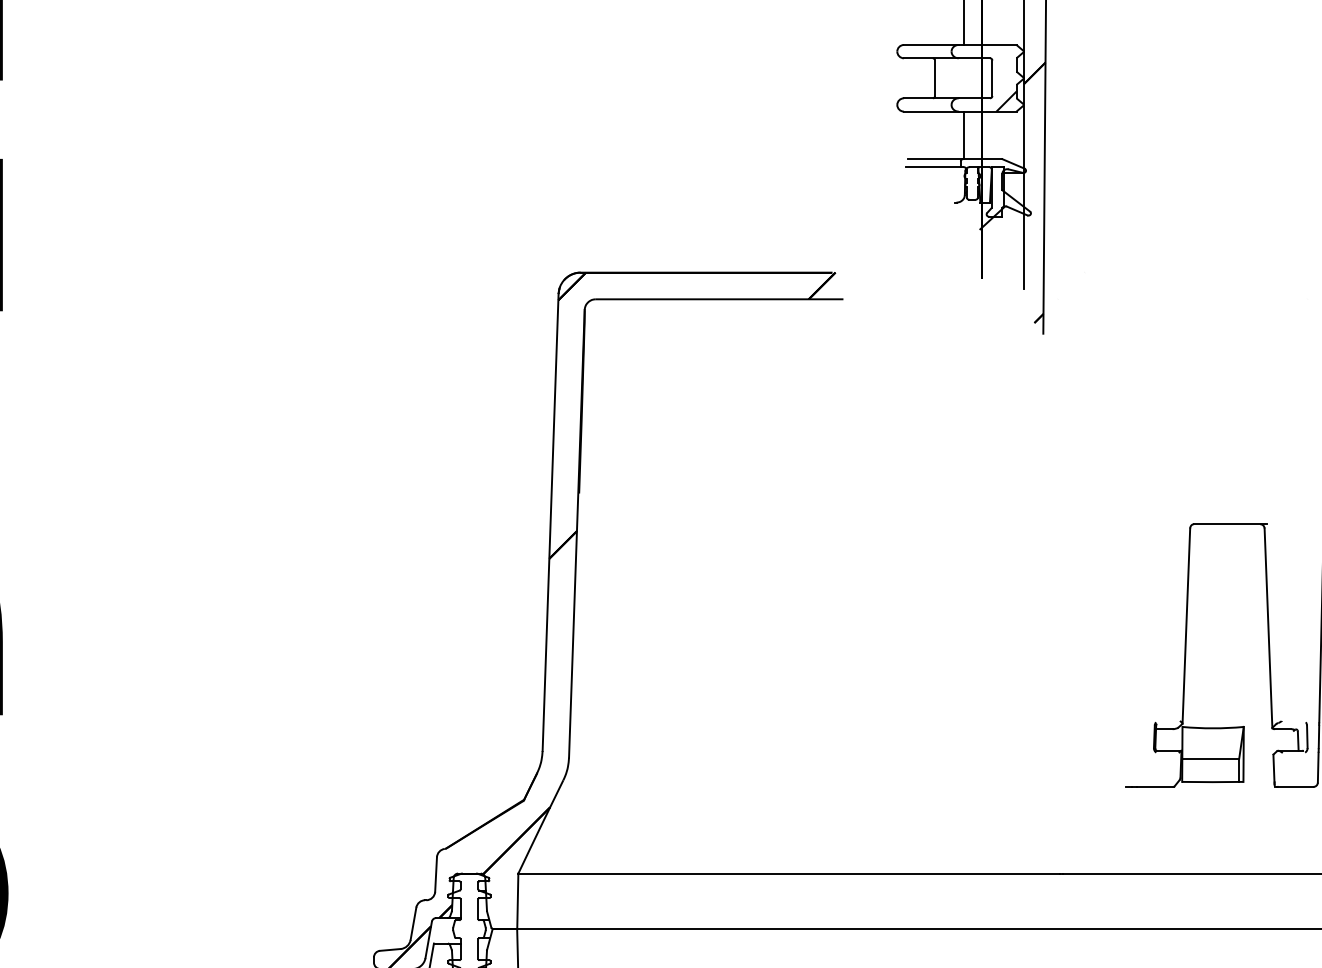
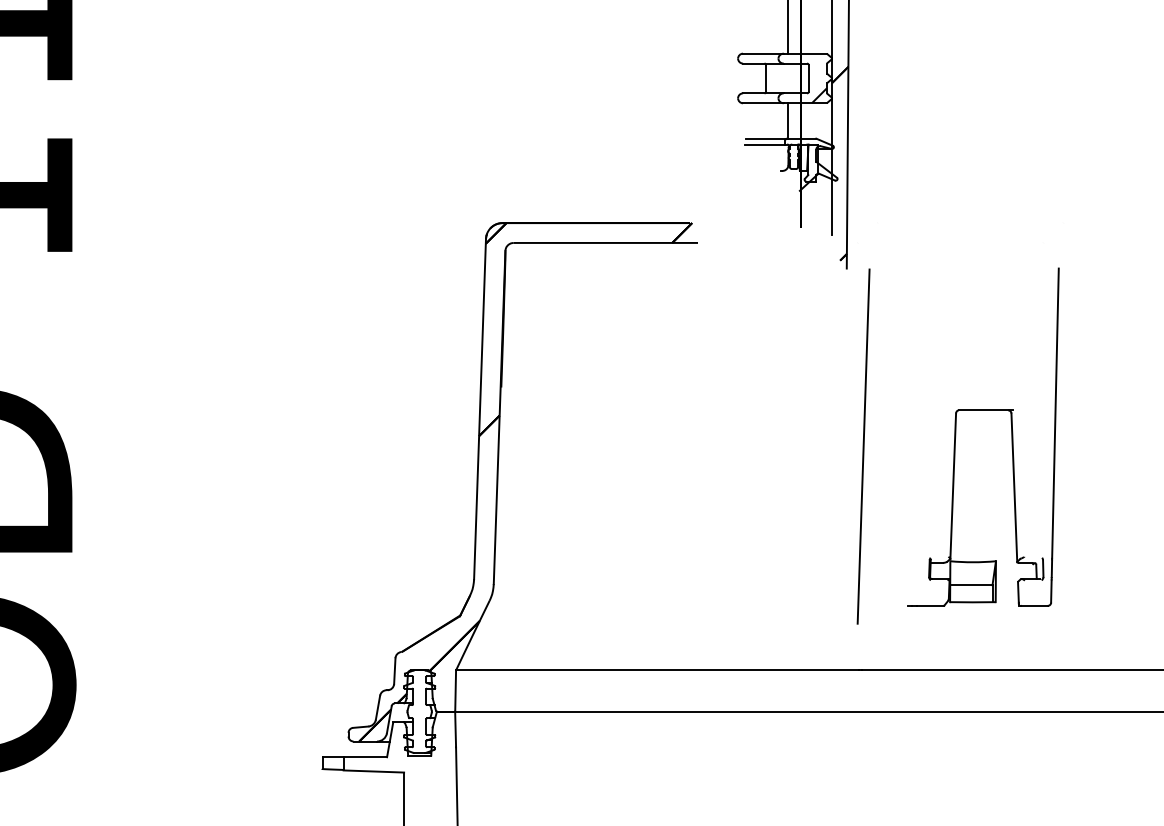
line: (1065, 572) -> (863, 446), added

